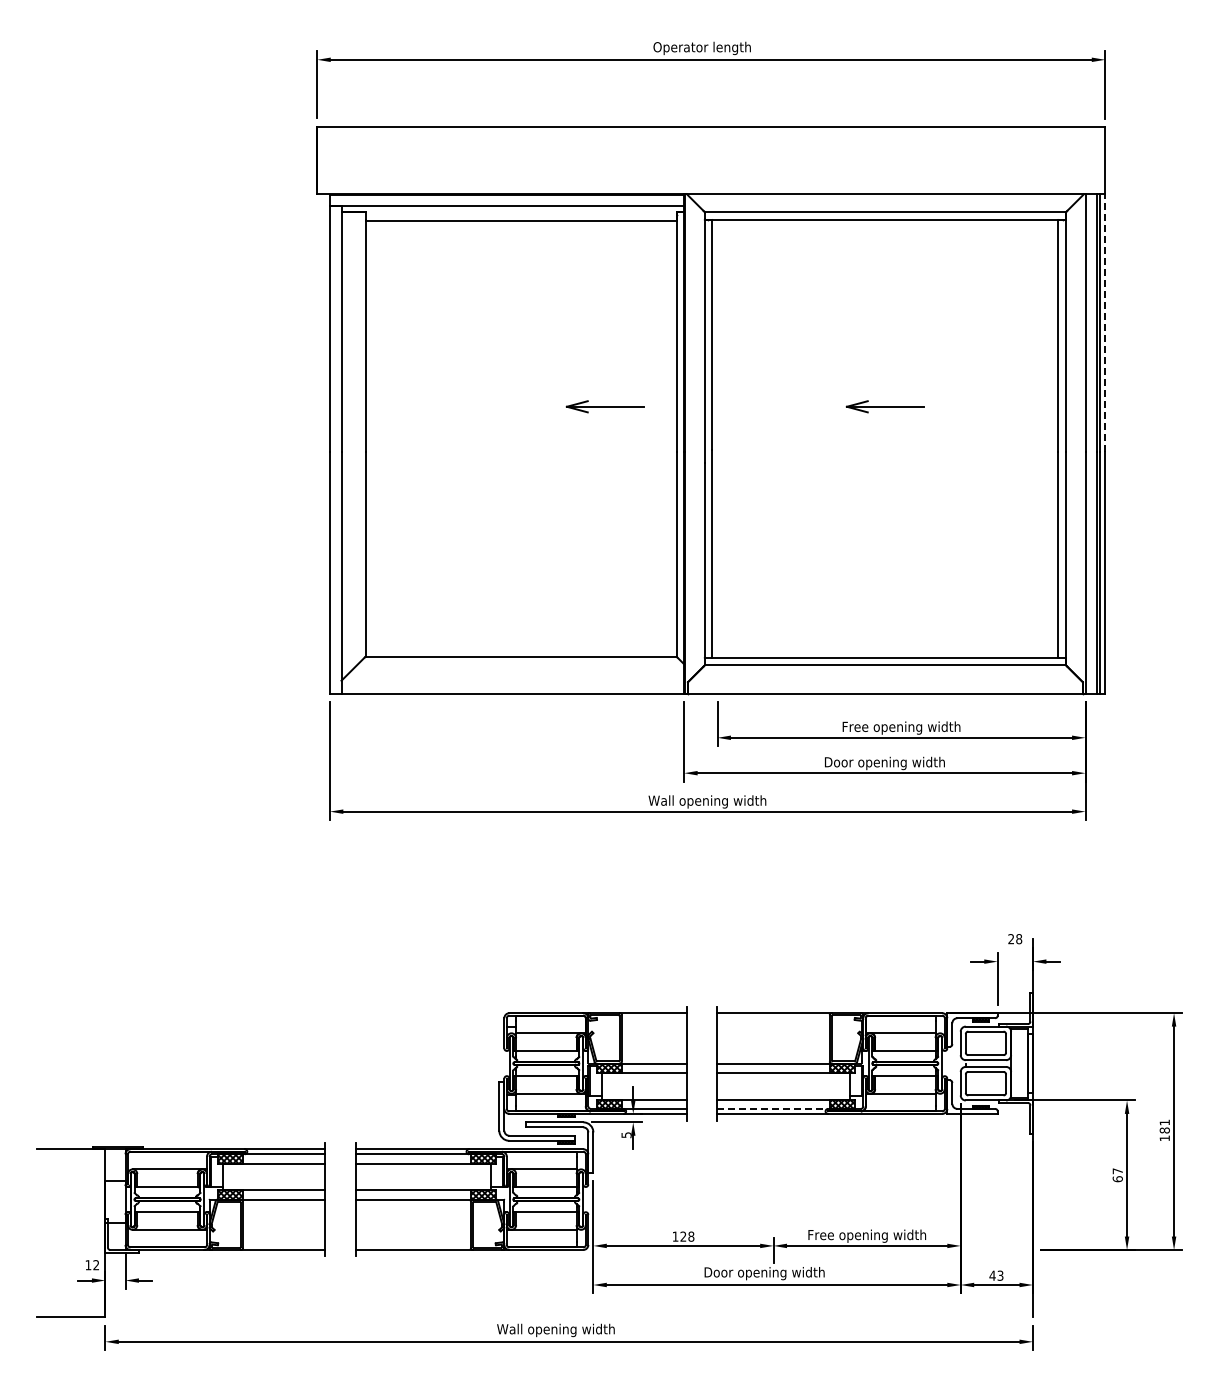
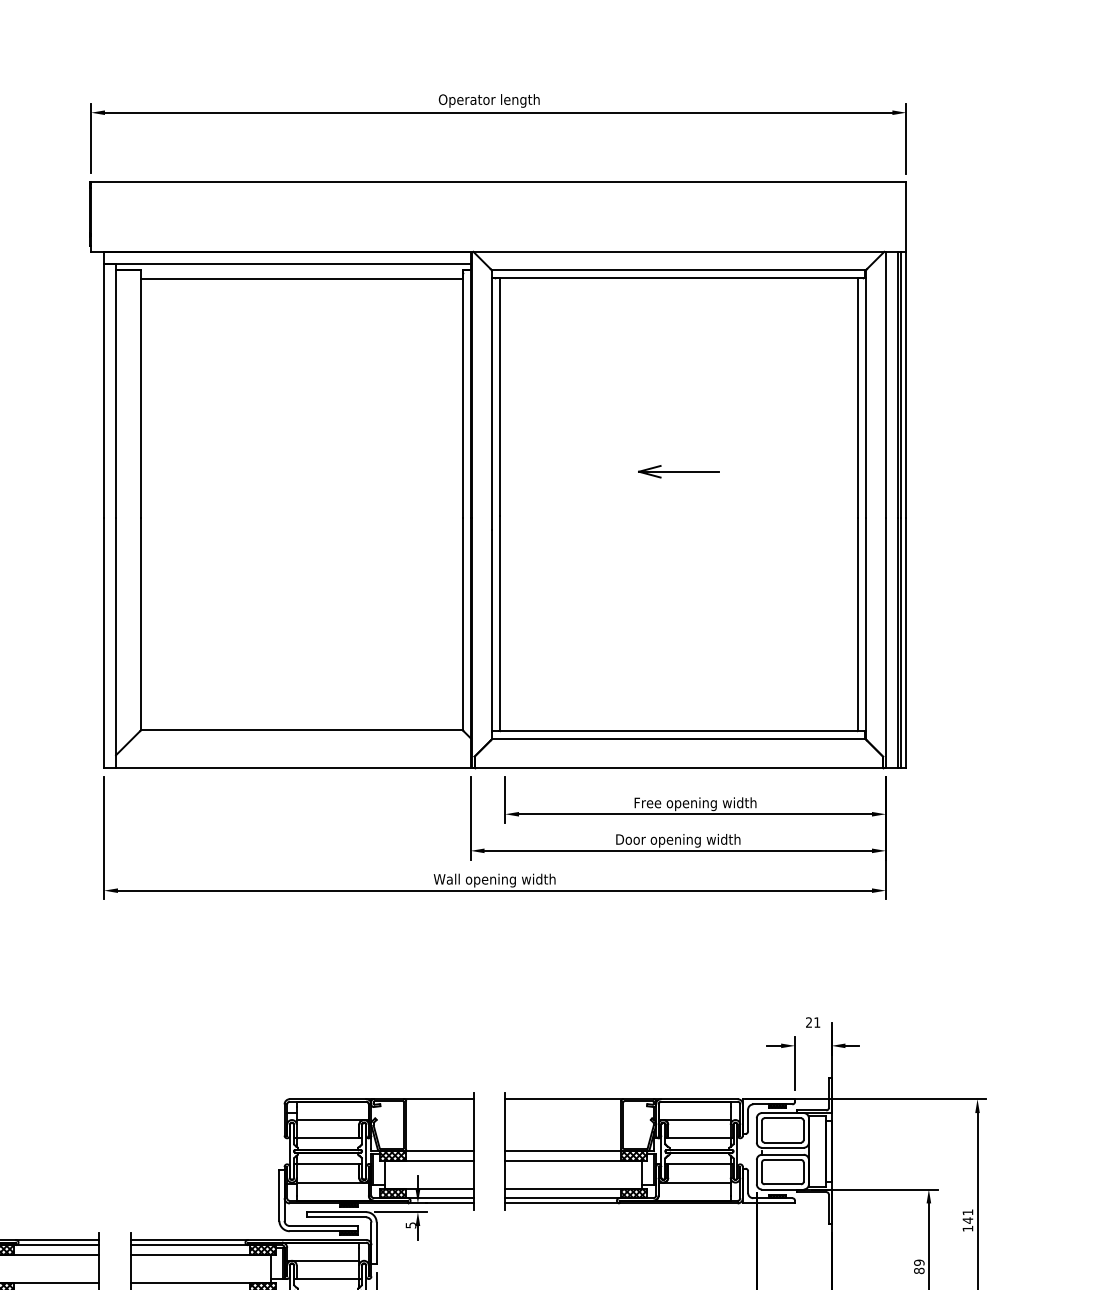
line: (1105, 323) -> (906, 385), dashed -> solid
part: (604, 406) -> (388, 471), removed
text: (1019, 939) -> (817, 1022), 28 -> 21
line: (773, 1108) -> (563, 1197), dashed -> solid
text: (1164, 1130) -> (967, 1220), 181 -> 141
text: (1117, 1175) -> (918, 1267), 67 -> 89

